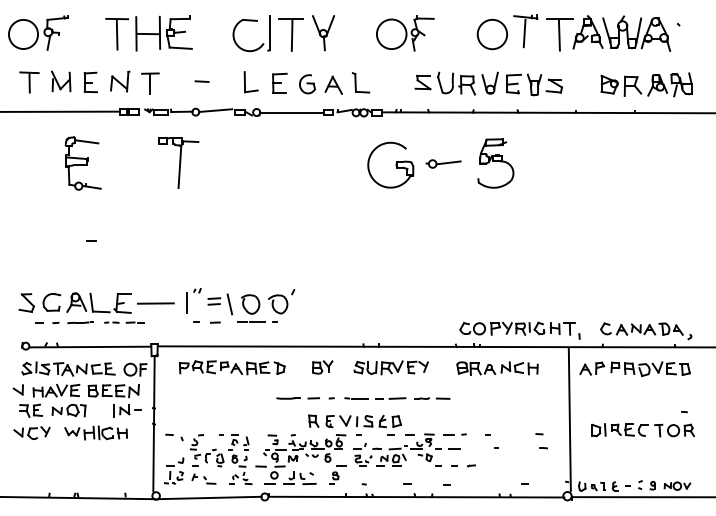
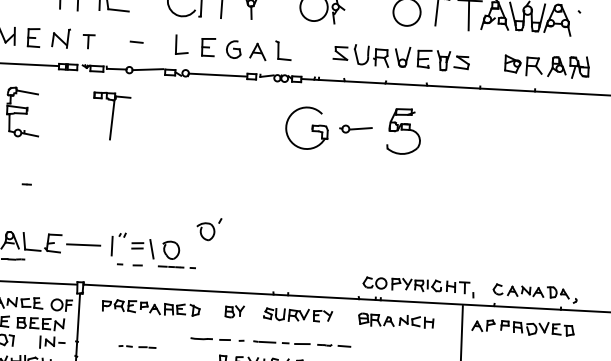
part: (150, 83) -> (88, 41), size x0.7
part: (281, 301) -> (209, 229), moved
line: (125, 322) -> (138, 346), moved

